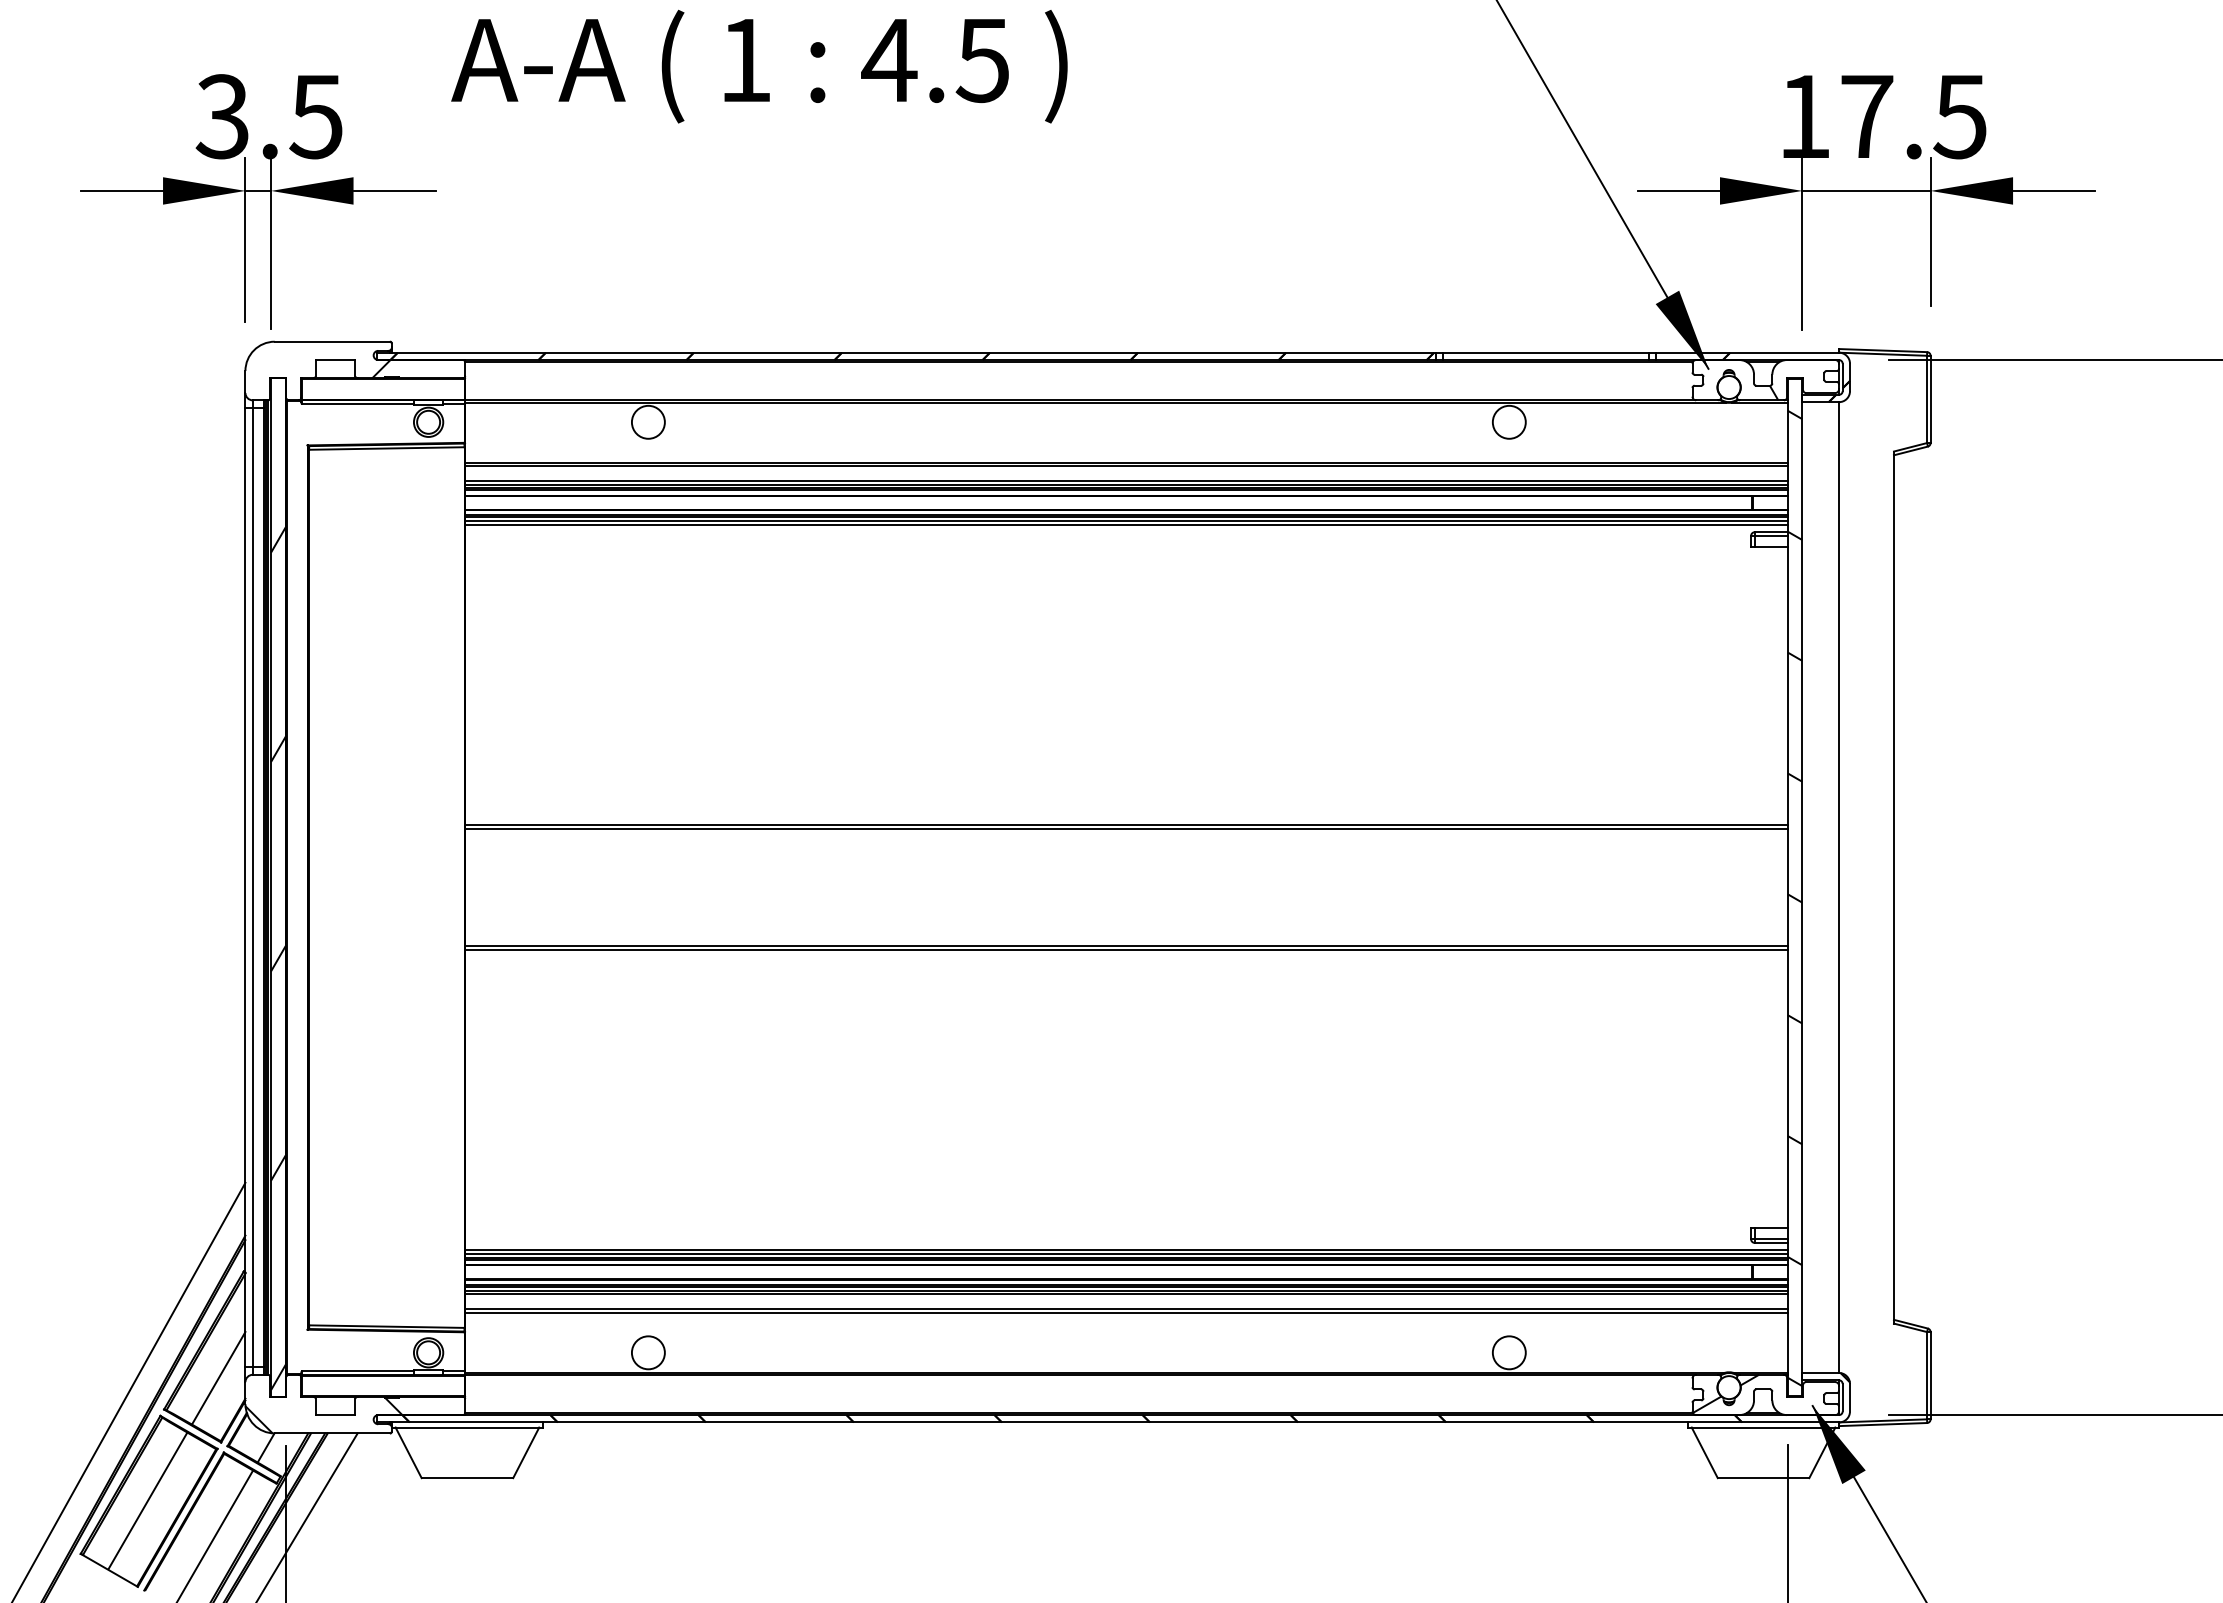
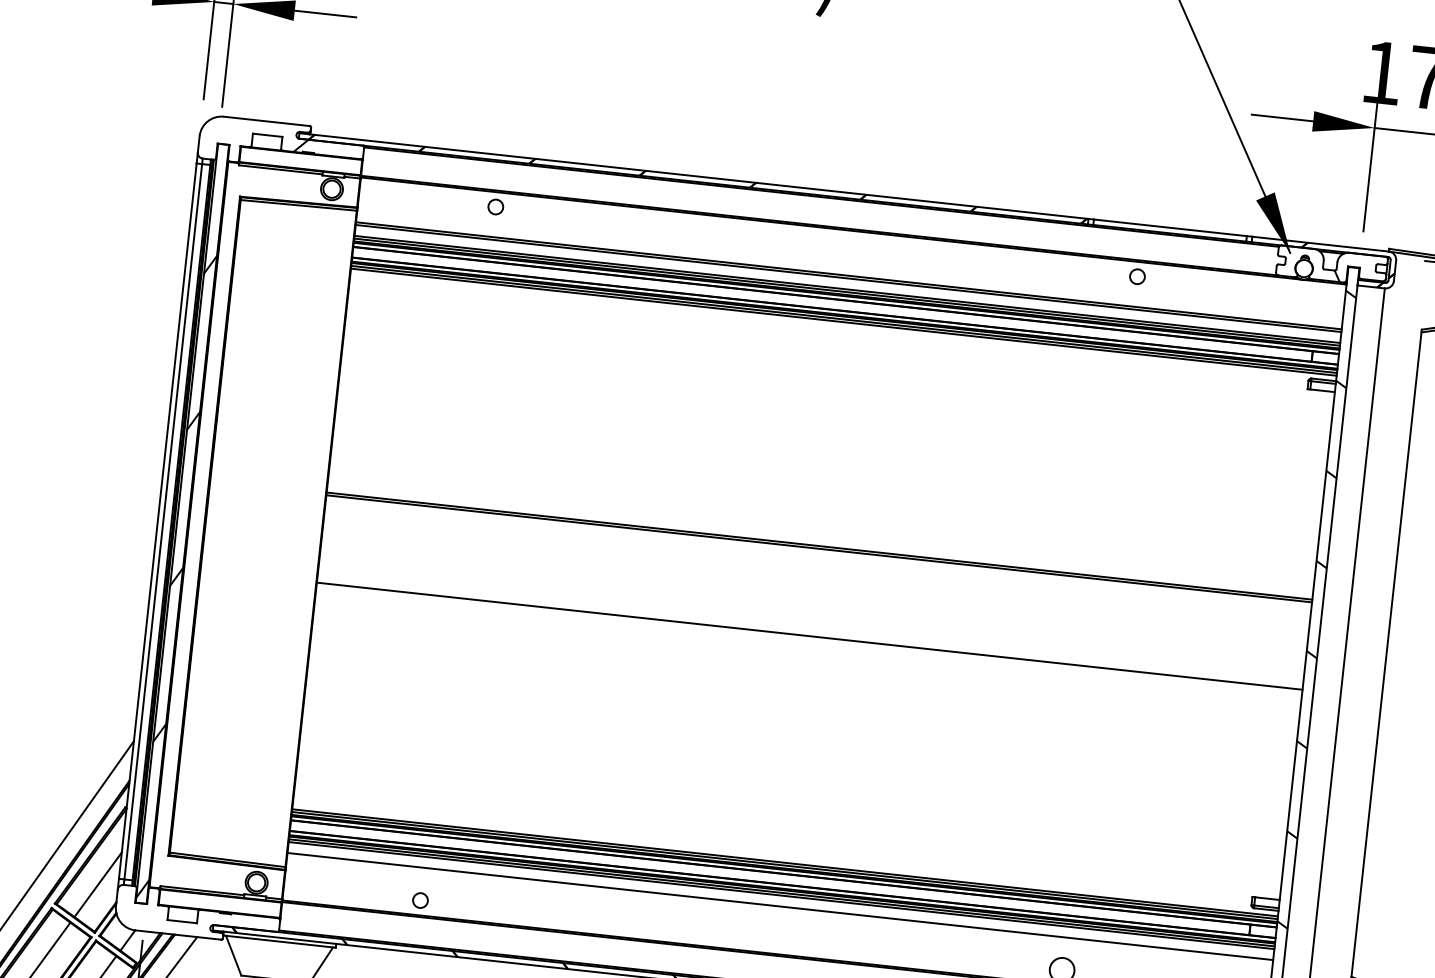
circle: (647, 421) -> (495, 206), size x0.6
circle: (1508, 421) -> (1136, 276), size x0.6
line: (1126, 949) -> (809, 638), removed
line: (1126, 1312) -> (780, 909), removed
circle: (647, 1352) -> (419, 900), size x0.6
hatch: (323, 1414) -> (173, 920), removed

